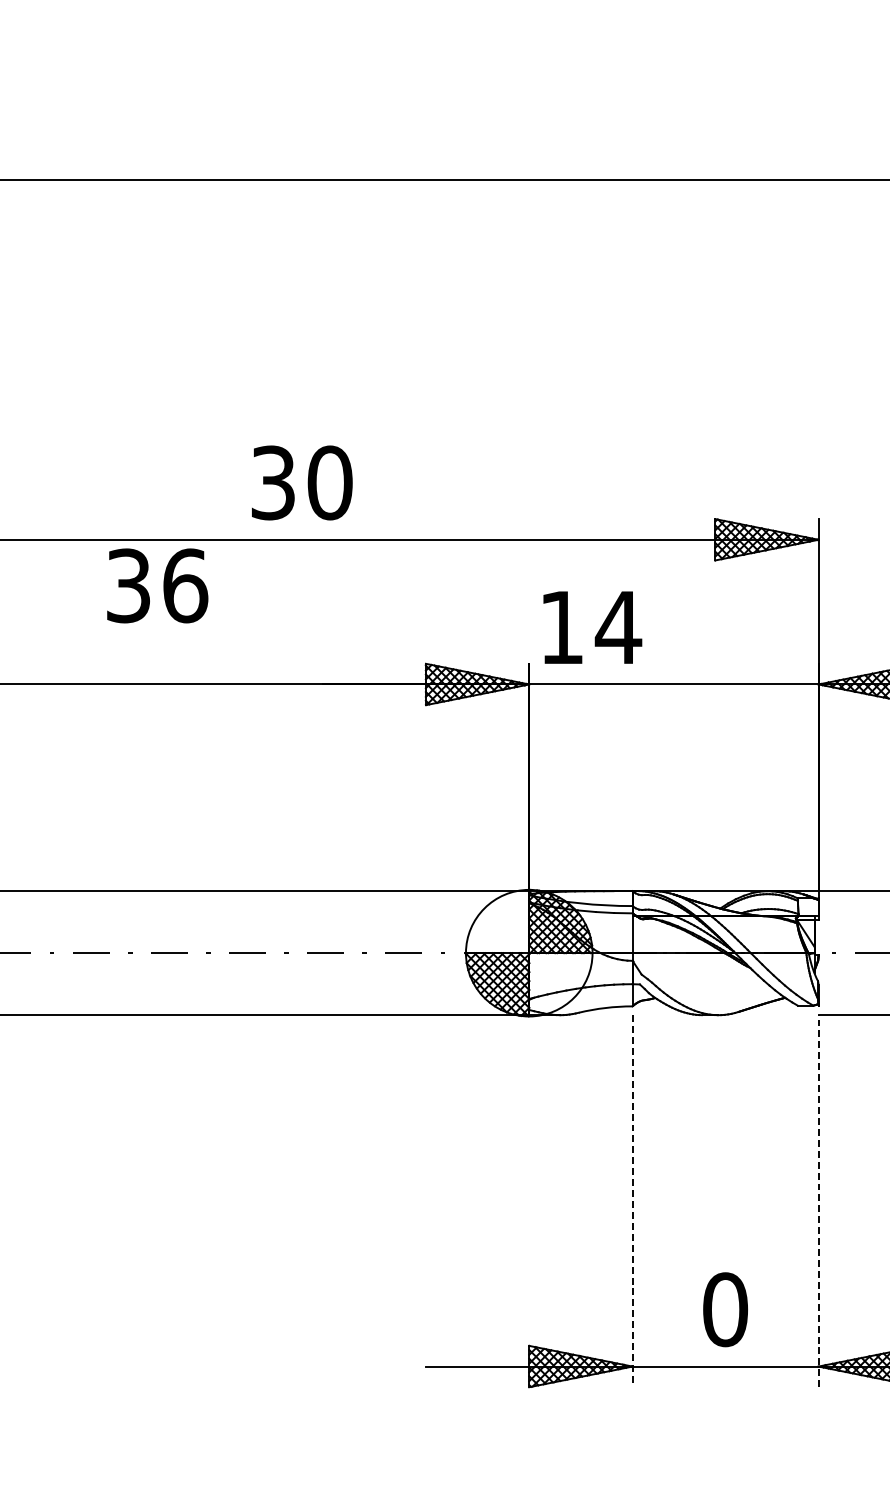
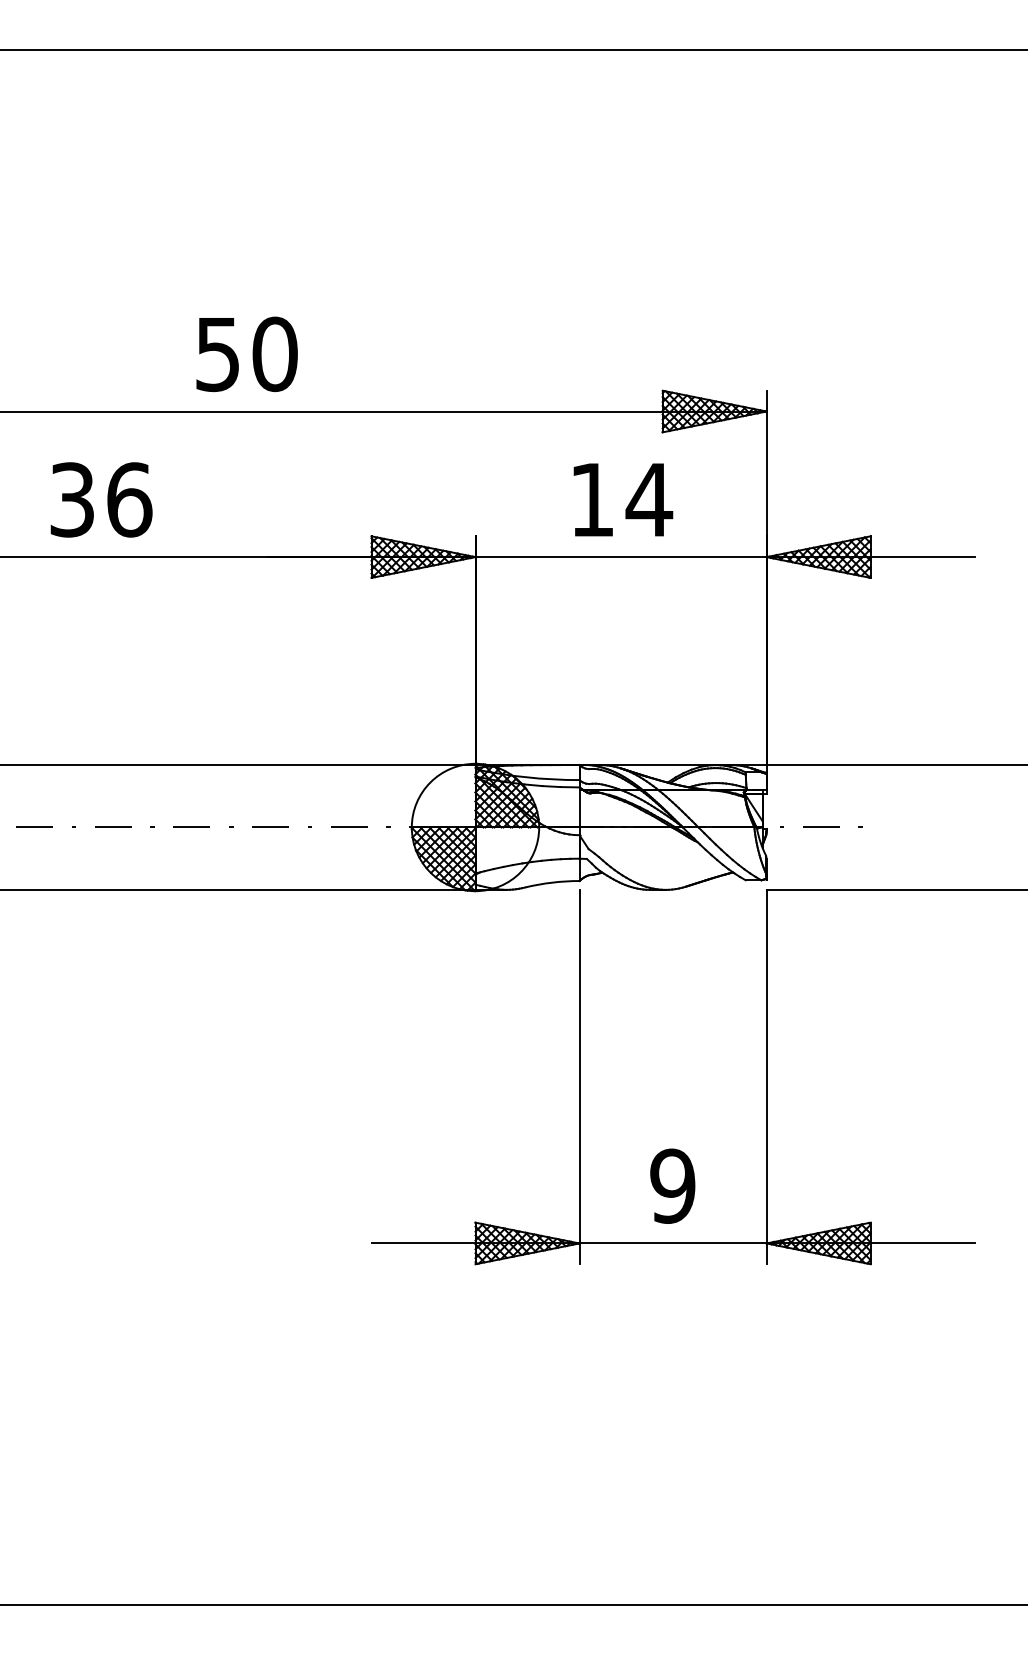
text: (272, 482) -> (217, 353), 30 -> 50
text: (157, 585) -> (101, 499), moved
text: (592, 627) -> (623, 499), moved
line: (818, 1200) -> (766, 1076), dashed -> solid
line: (632, 1201) -> (579, 1077), dashed -> solid
text: (725, 1308) -> (672, 1185), 0 -> 9

